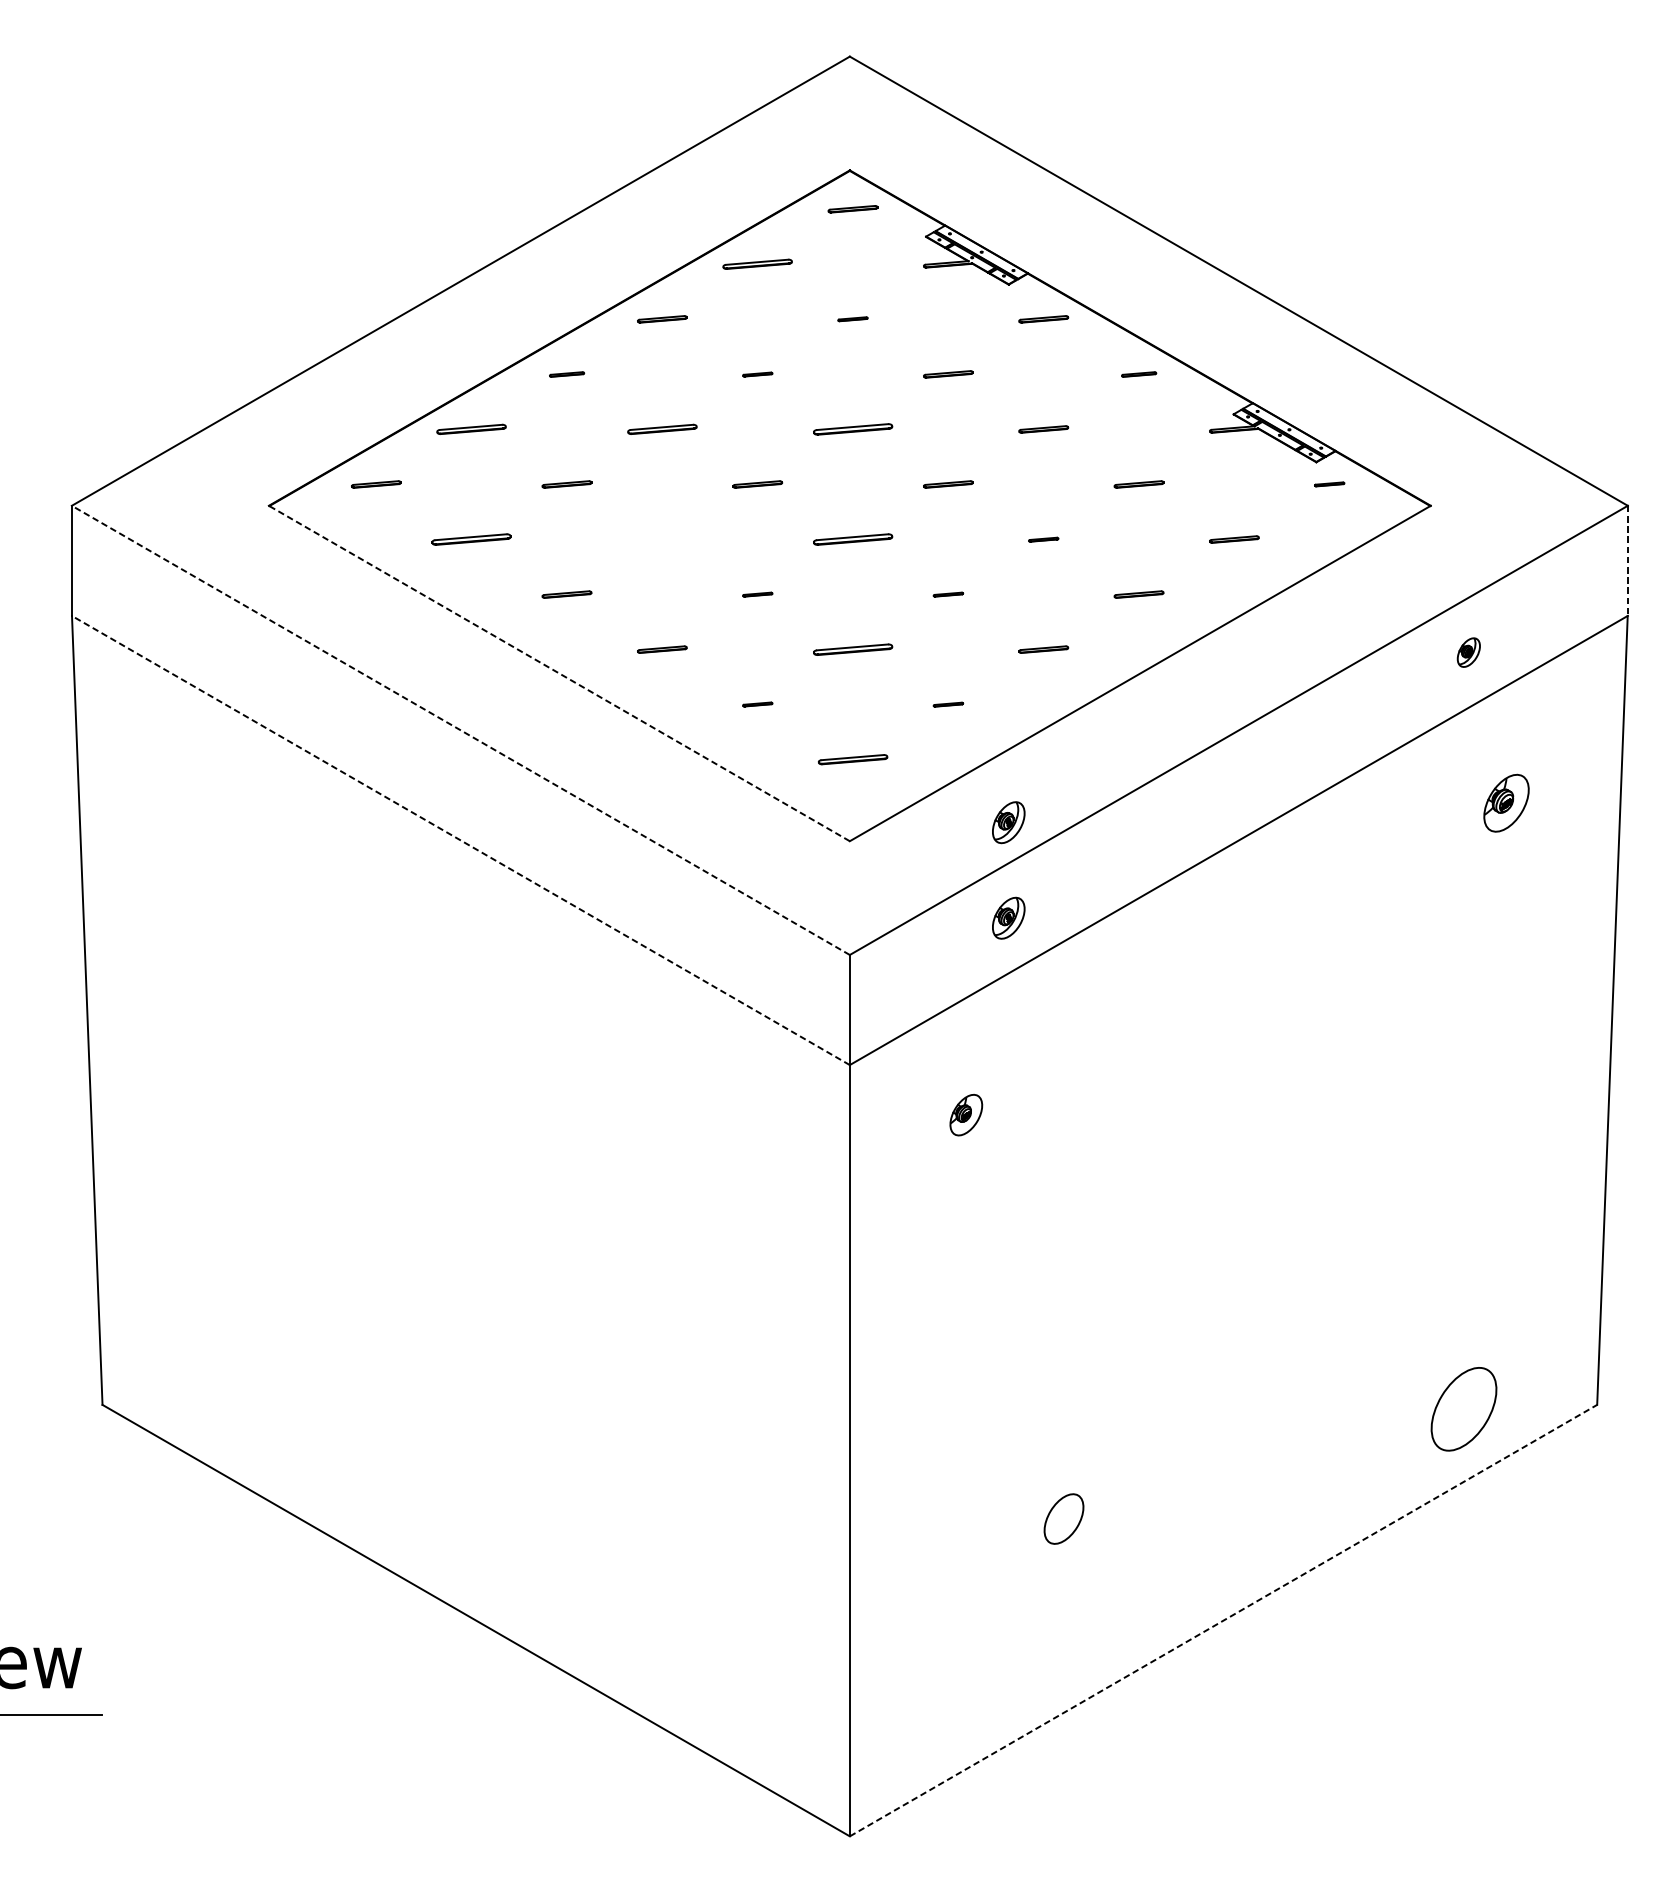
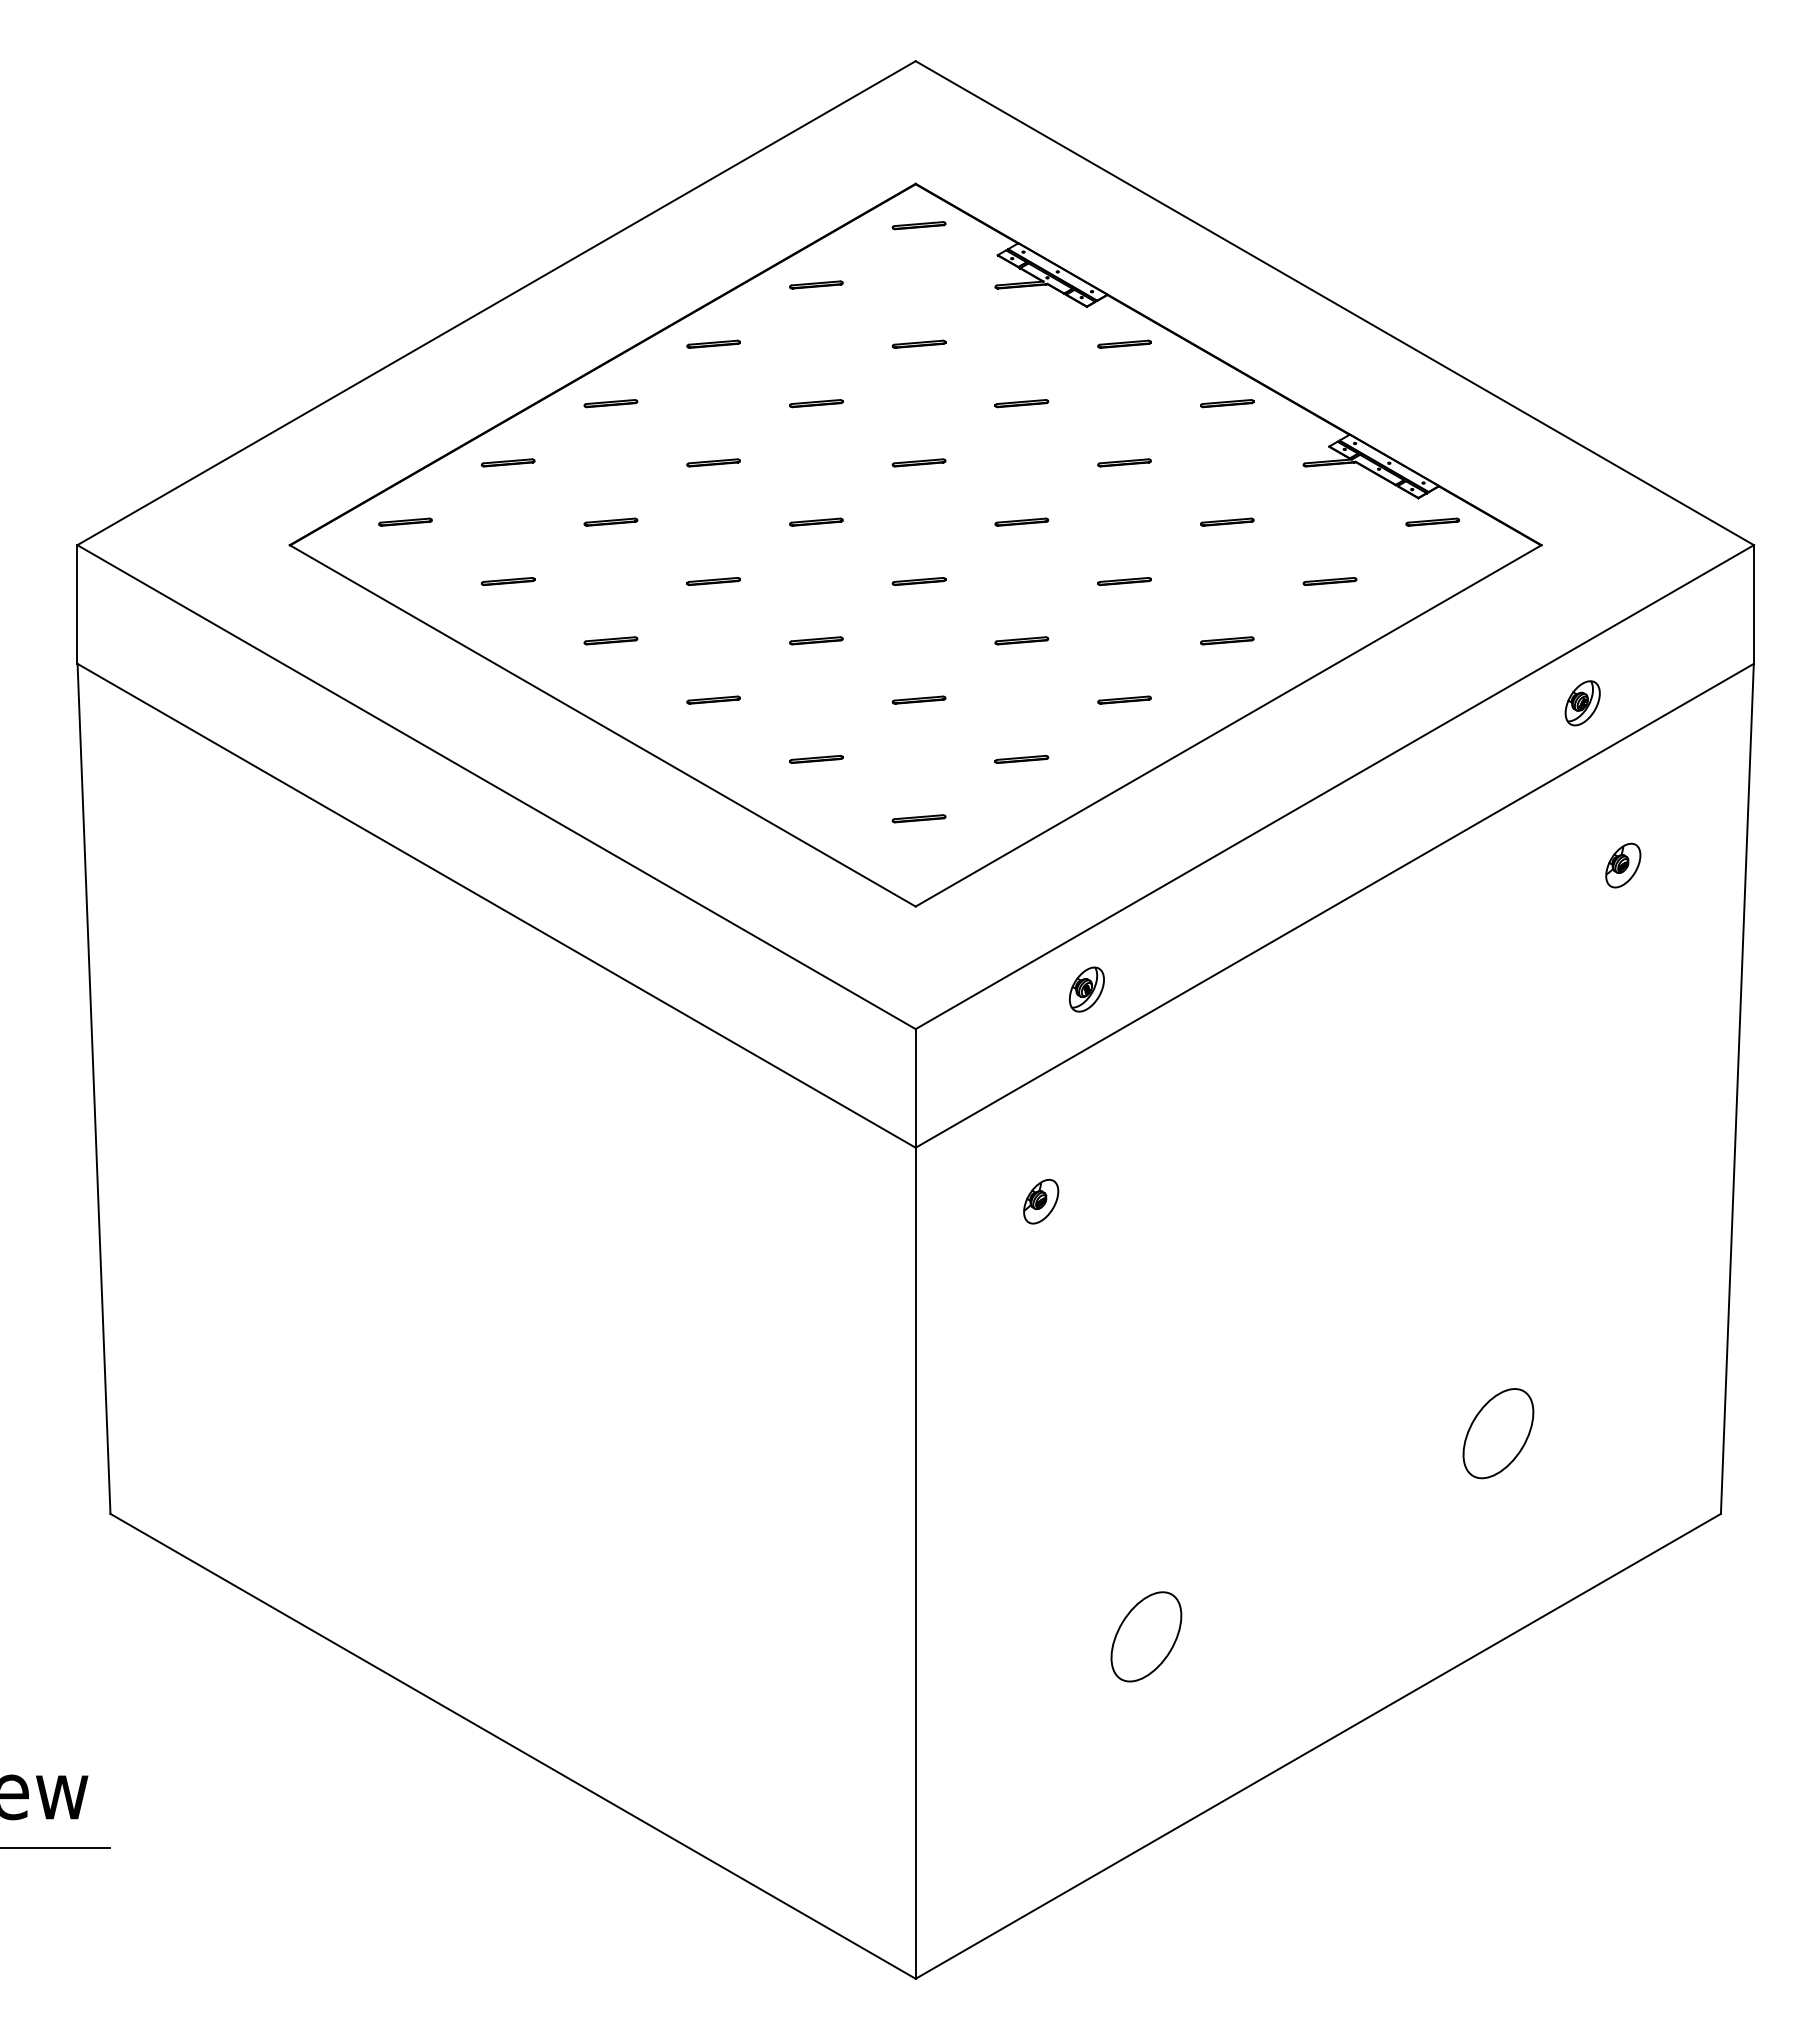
part: (757, 263) -> (816, 284), size x0.71
part: (852, 318) -> (918, 343), size x1.67
part: (566, 374) -> (610, 403), size x1.43
part: (757, 374) -> (816, 403), size x1.67
part: (1139, 374) -> (1227, 403), size x1.43
part: (471, 429) -> (508, 462), size x0.71
part: (662, 429) -> (713, 462), size x0.71
part: (852, 429) -> (918, 462), size x0.62
part: (1329, 483) -> (1432, 521), size x1.67
part: (471, 539) -> (508, 581), size x0.62
part: (662, 539) -> (713, 581), added
part: (852, 539) -> (918, 581), size x0.62
part: (1043, 539) -> (1124, 581), size x1.67
line: (1627, 560) -> (1753, 604), dashed -> solid
part: (757, 594) -> (816, 640), size x1.67
part: (948, 594) -> (1021, 640), size x1.67
part: (852, 649) -> (918, 699), size x0.62
part: (1468, 652) -> (1582, 703), size x1.43
line: (559, 673) -> (602, 725), dashed -> solid
part: (757, 703) -> (816, 758), size x1.67
part: (948, 704) -> (1021, 759), size x1.67
line: (460, 730) -> (496, 787), dashed -> solid
part: (852, 759) -> (918, 818), size x0.71
part: (1506, 803) -> (1623, 865), size x0.71
part: (1008, 822) -> (1086, 886), removed
line: (460, 840) -> (496, 905), dashed -> solid
part: (1464, 1409) -> (1498, 1433), moved
part: (1064, 1518) -> (1146, 1636), size x1.67
line: (1223, 1620) -> (1318, 1746), dashed -> solid

